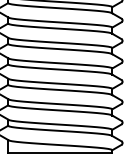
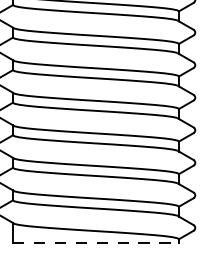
line: (60, 152) -> (96, 242), solid -> dashed

